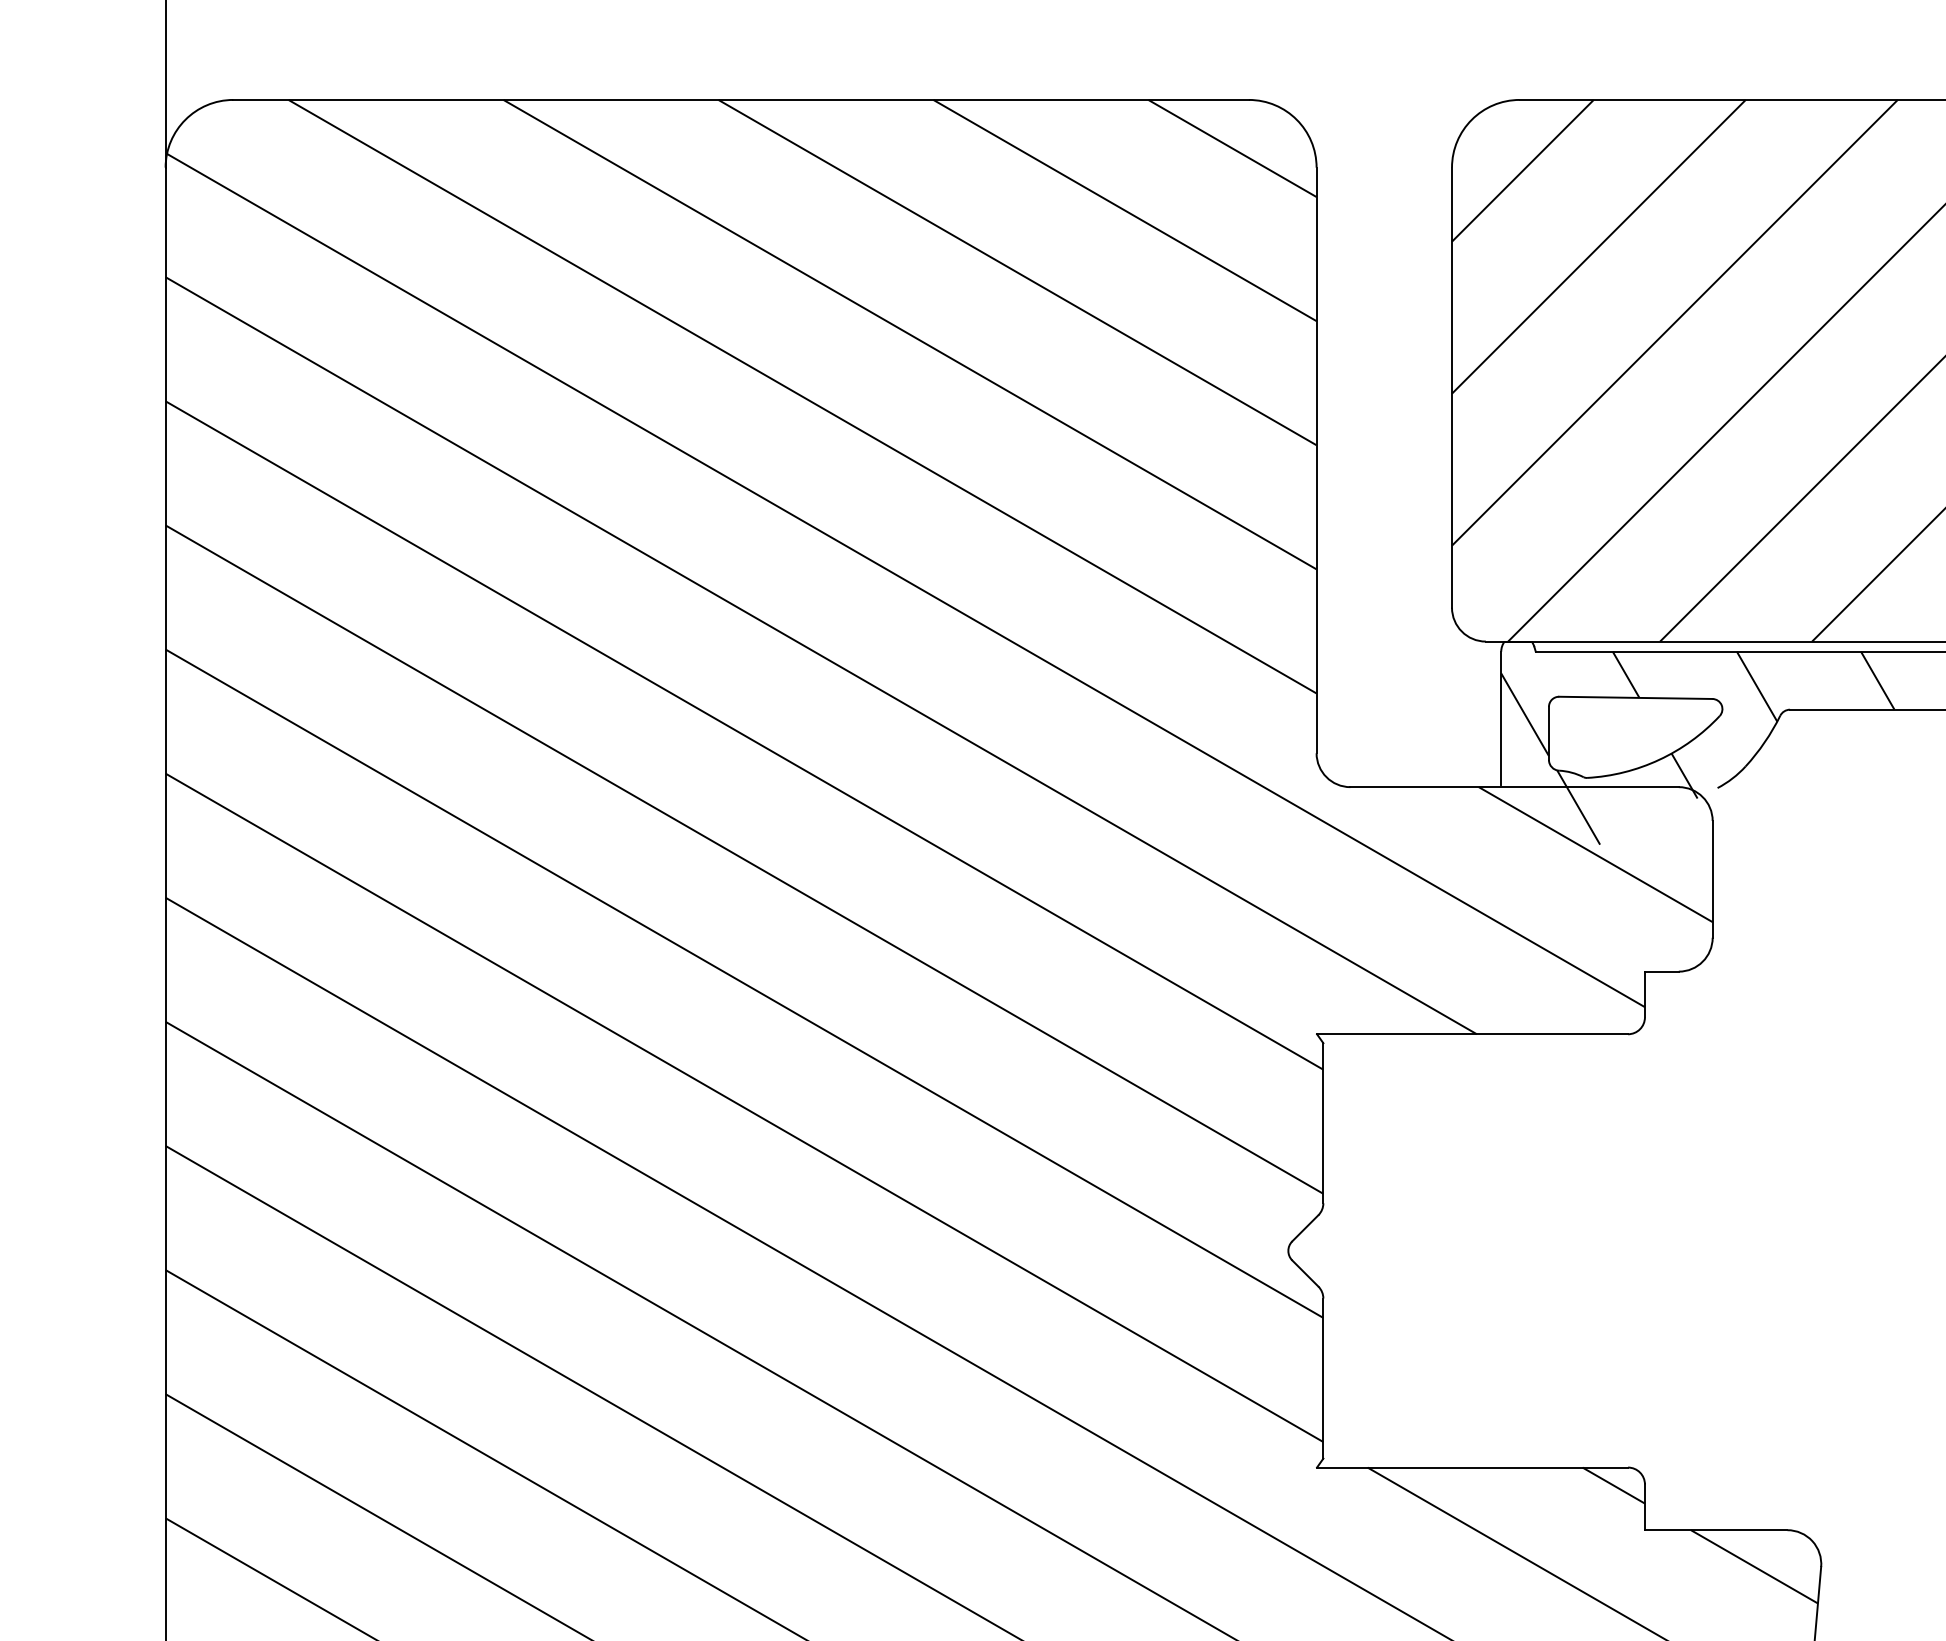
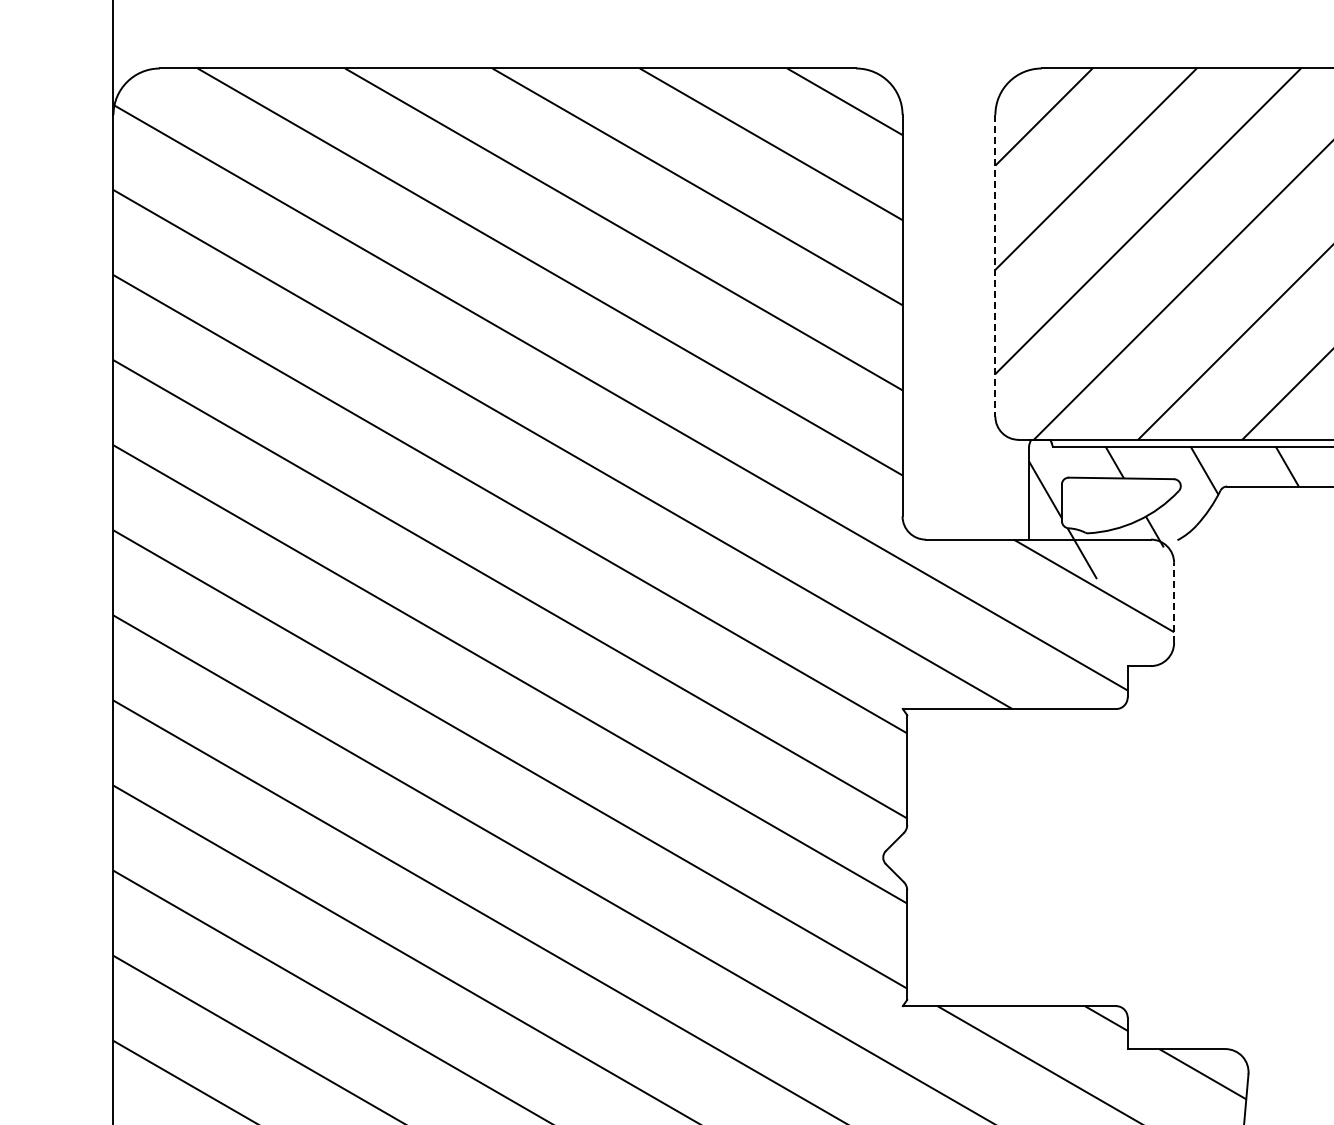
line: (1452, 387) -> (995, 265), solid -> dashed
line: (1713, 878) -> (1174, 602), solid -> dashed

